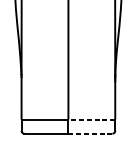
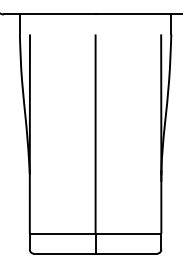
line: (91, 119) -> (128, 233), dashed -> solid
line: (90, 133) -> (126, 253), dashed -> solid

